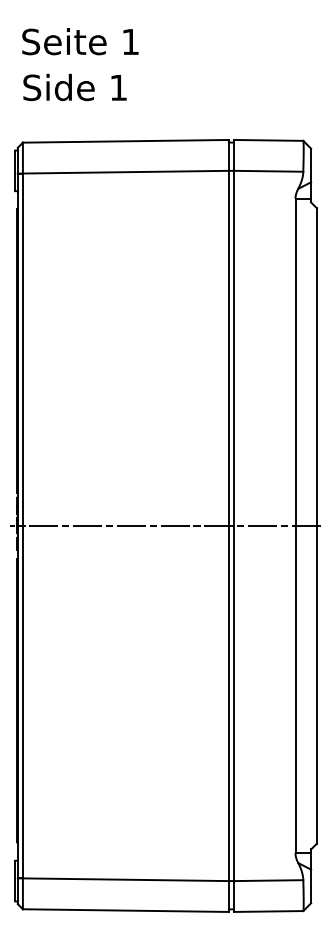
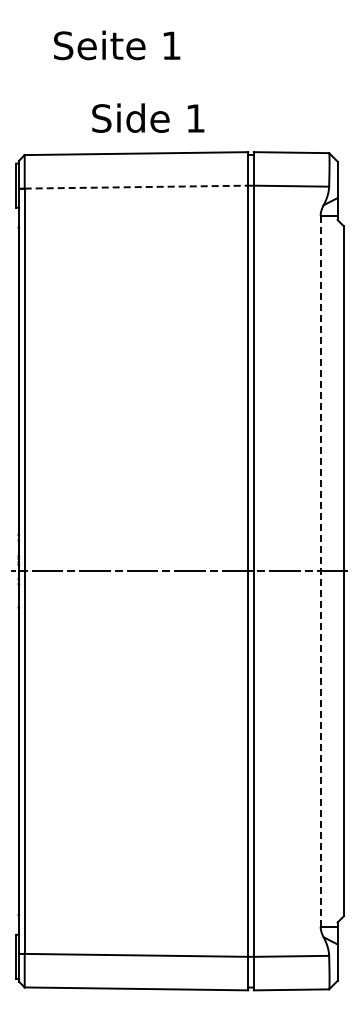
text: (80, 41) -> (117, 45), moved
text: (75, 86) -> (148, 117), moved
line: (125, 172) -> (136, 187), solid -> dashed
line: (295, 525) -> (320, 570), solid -> dashed

